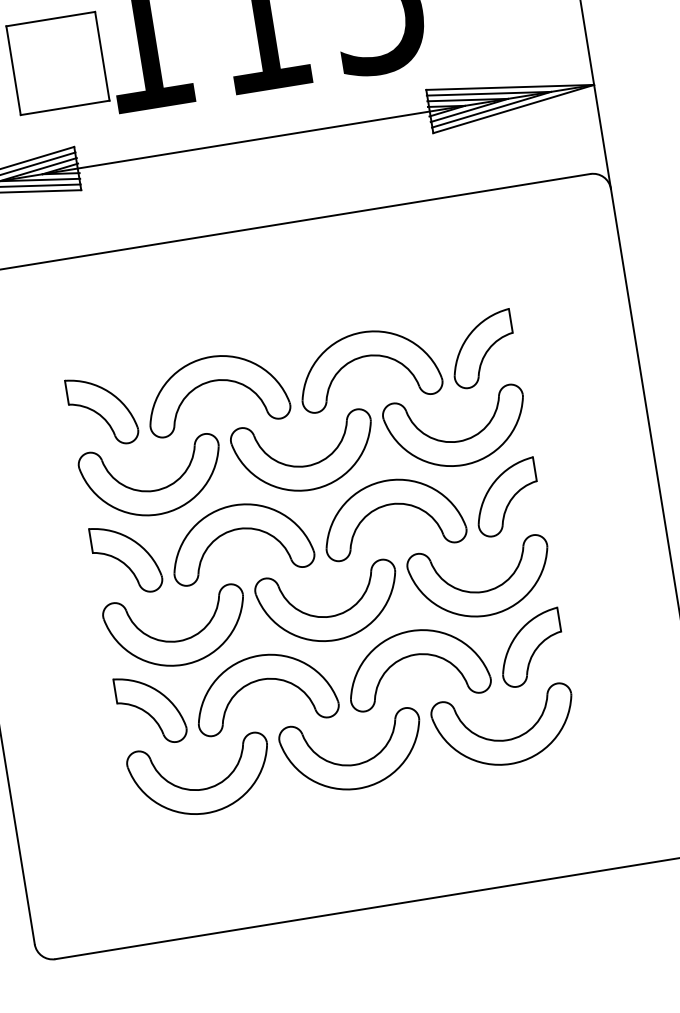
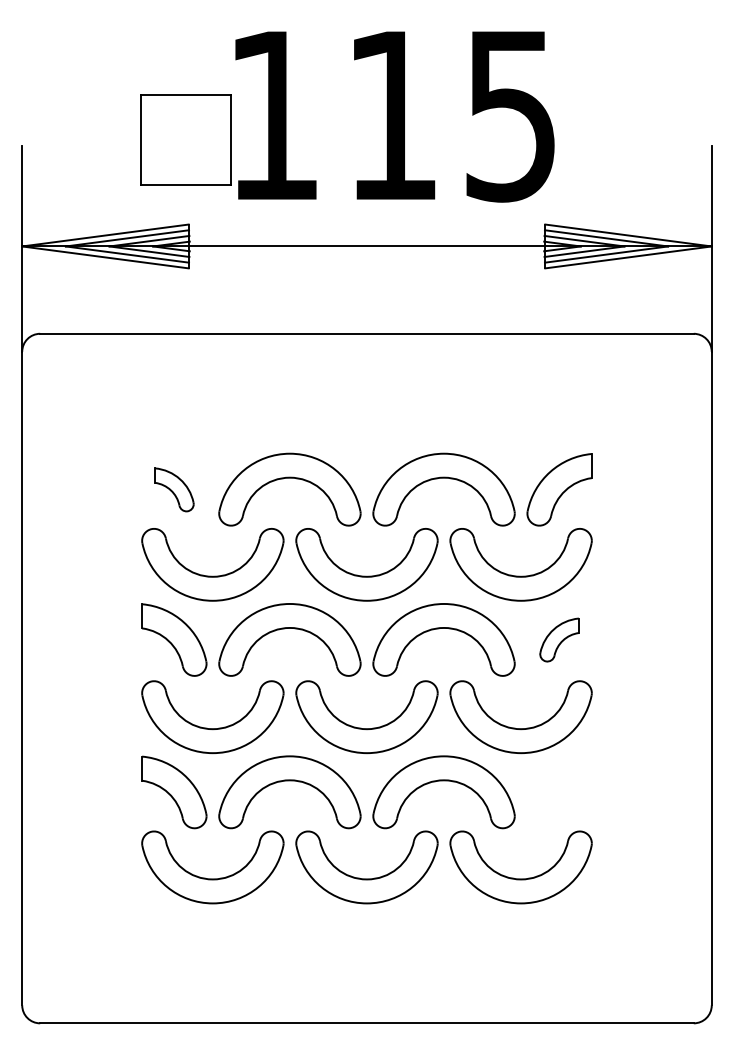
part: (102, 410) -> (174, 489), size x0.6
part: (506, 497) -> (559, 639), size x0.6
part: (531, 648) -> (559, 792), removed

